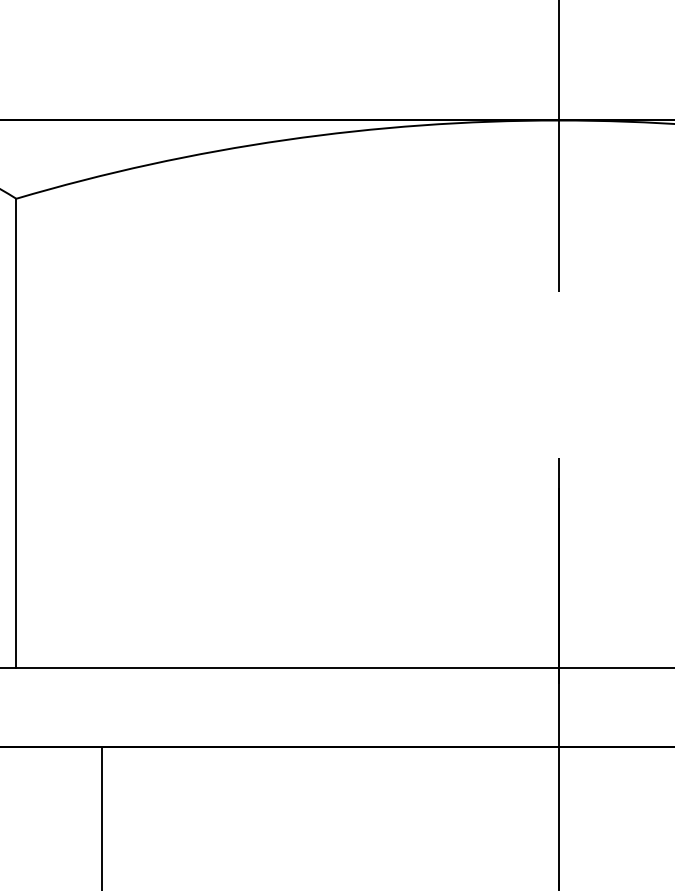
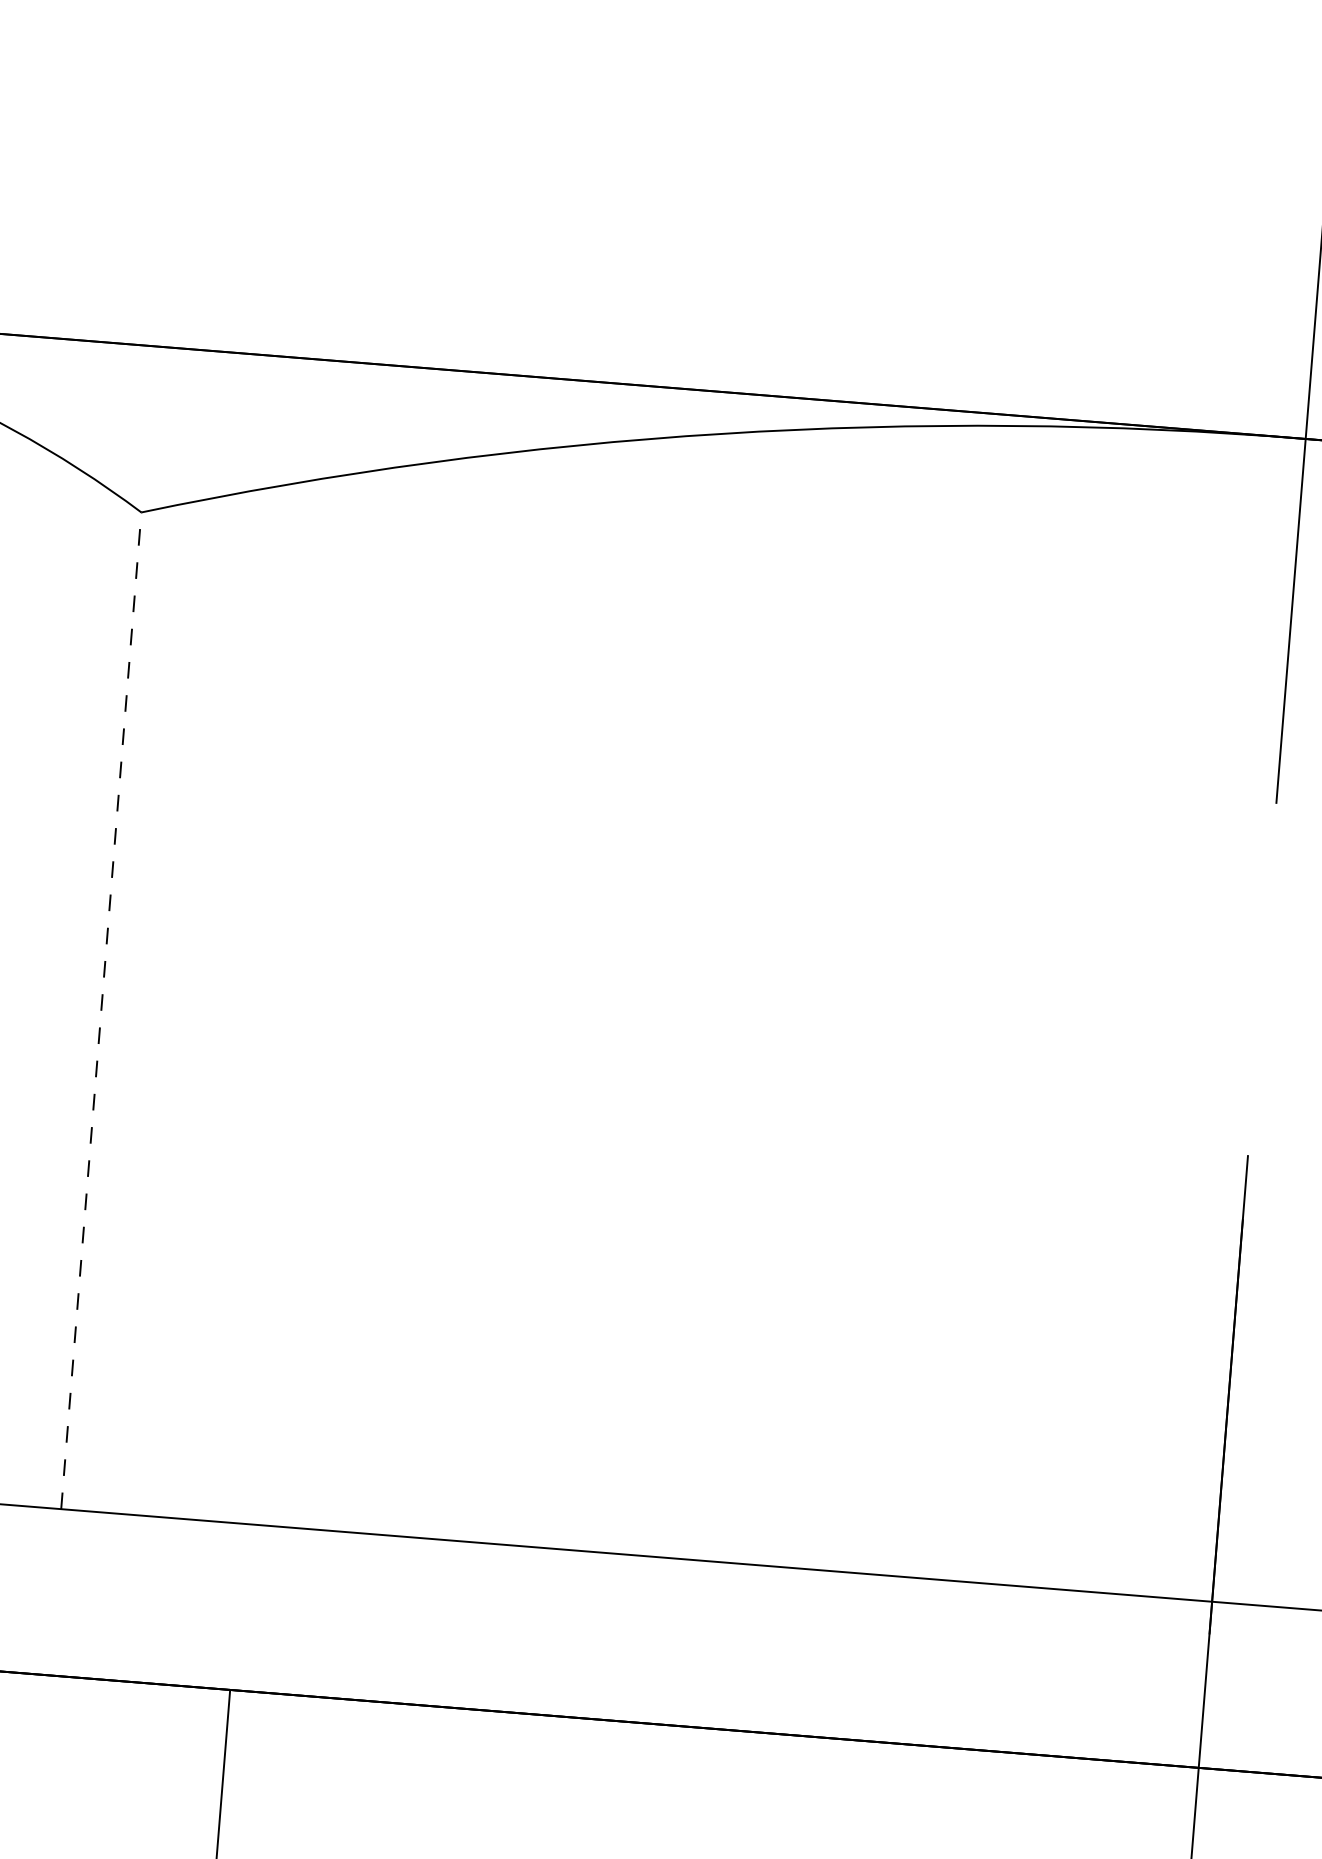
line: (16, 433) -> (101, 1010), solid -> dashed

